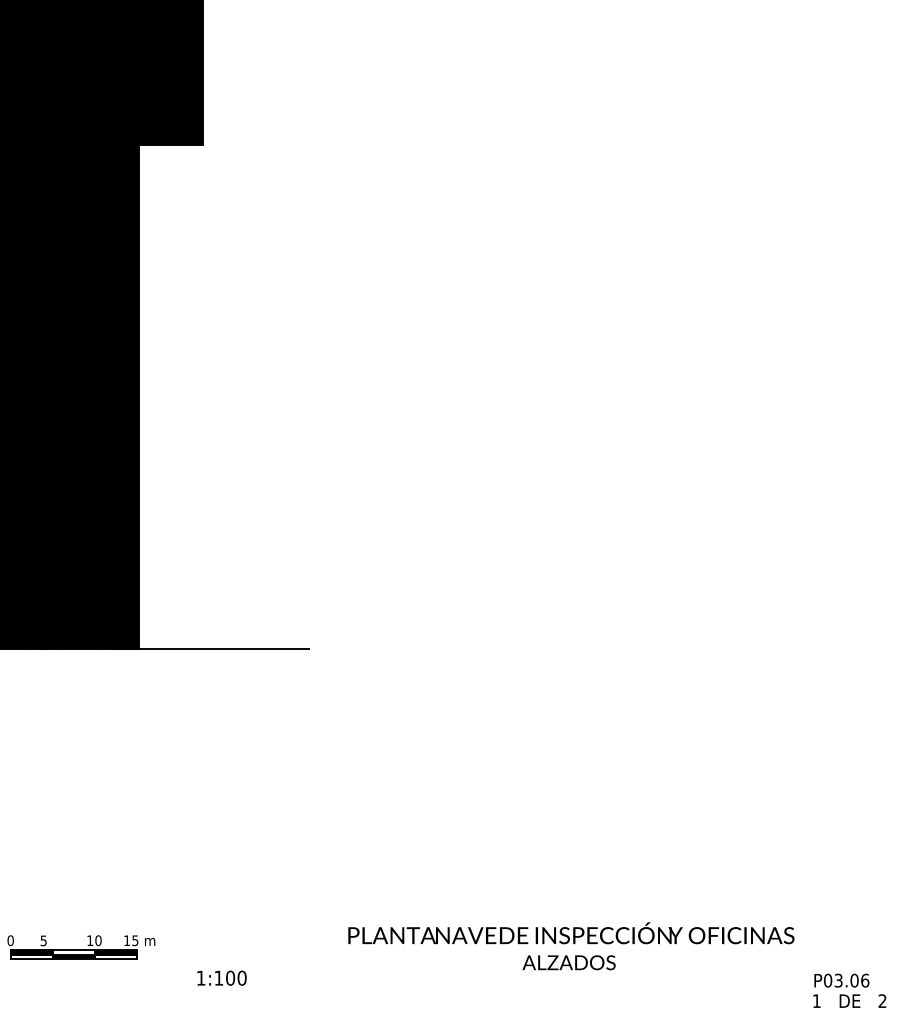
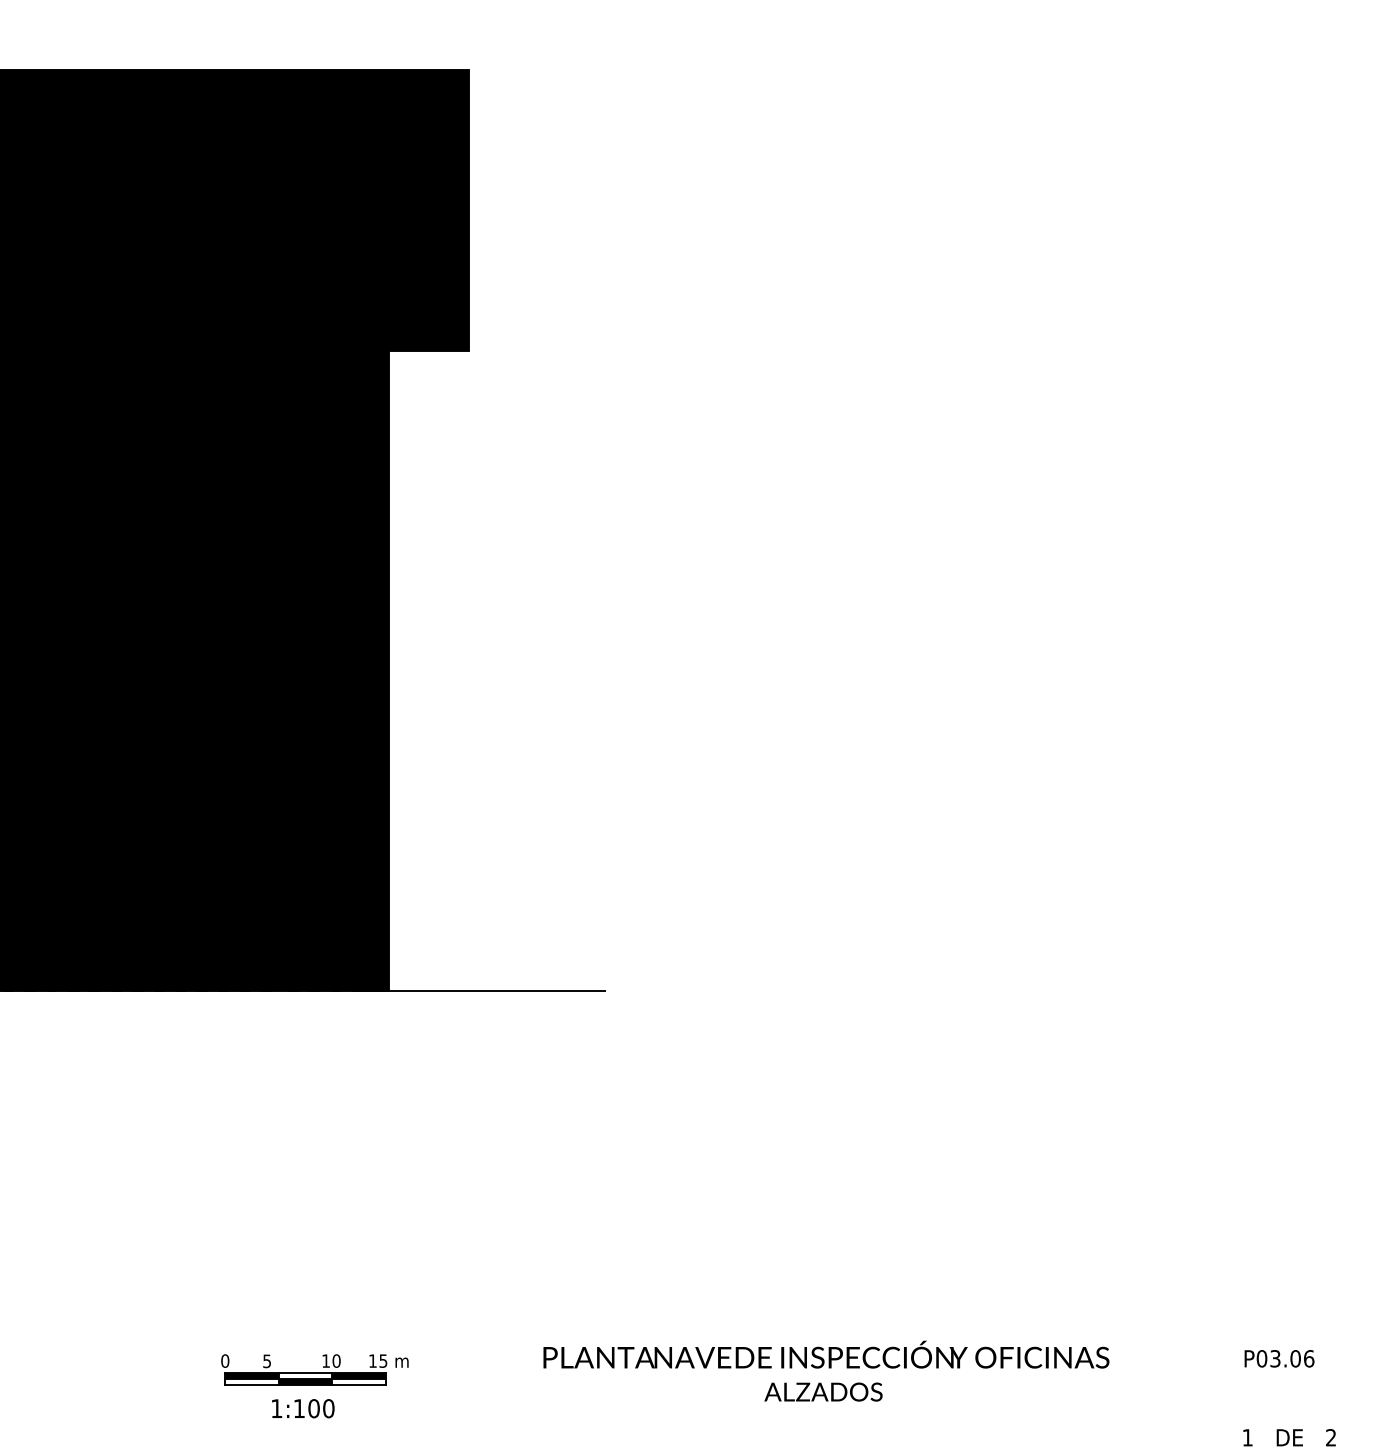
text: (571, 945) -> (826, 1370), moved
text: (222, 978) -> (303, 1408), moved
text: (841, 980) -> (1279, 1358), moved

